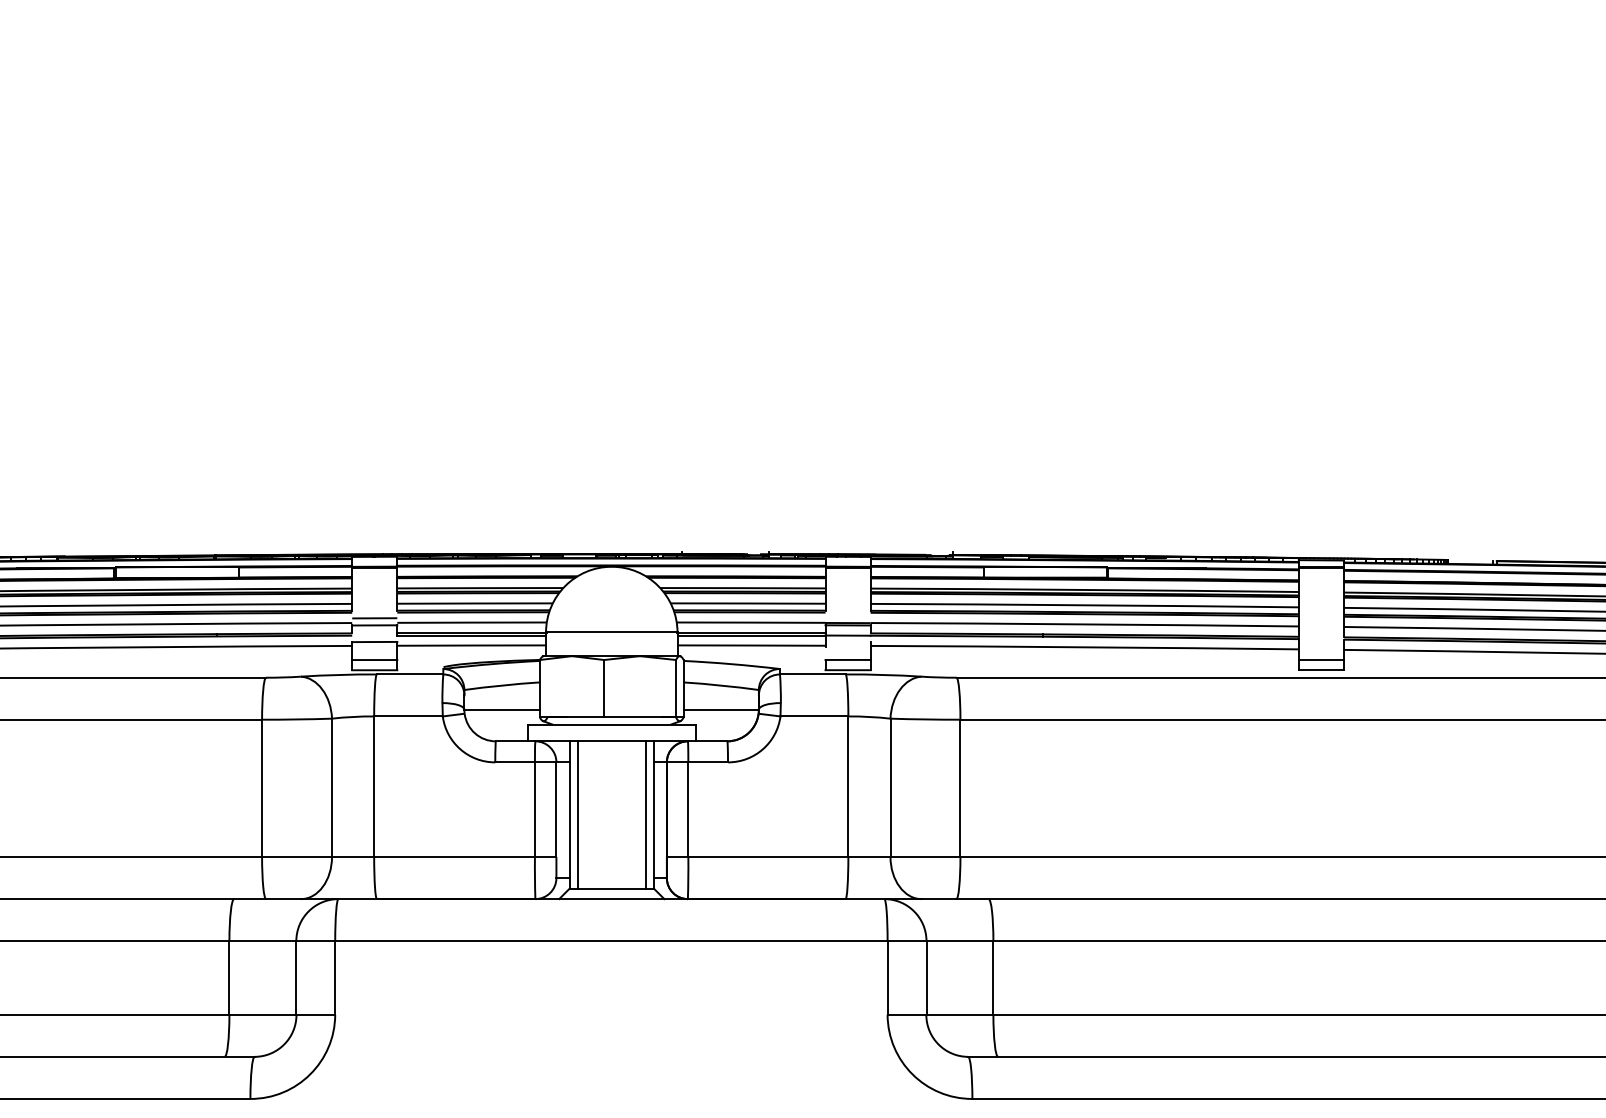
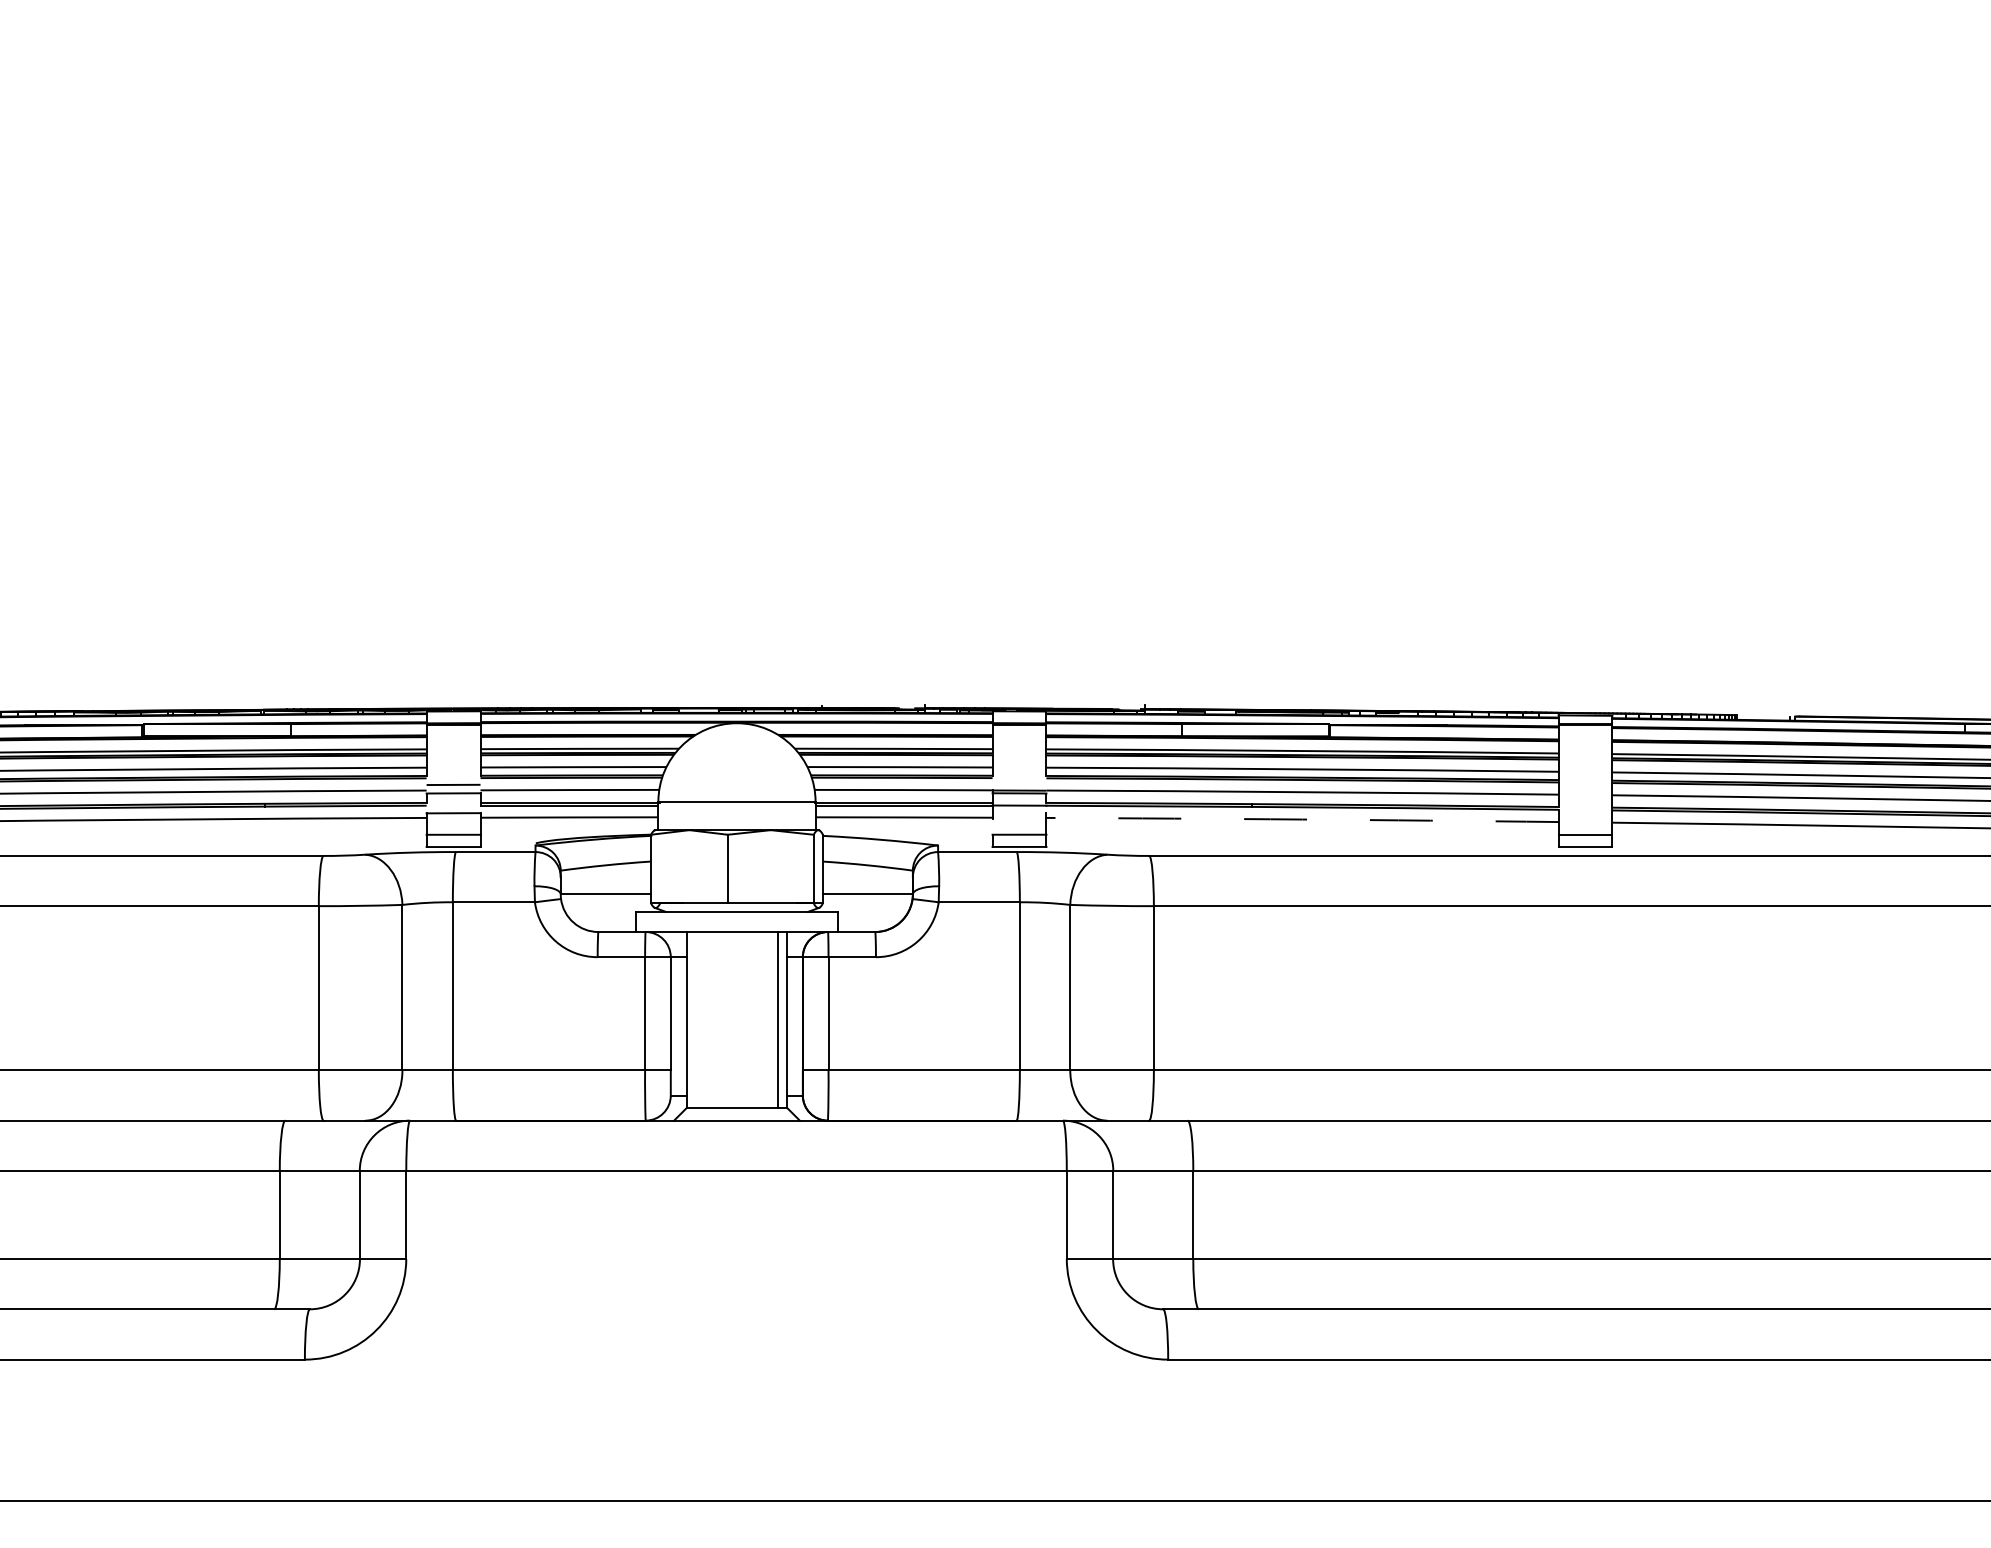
arc: (1084, 647) -> (1302, 819), solid -> dashed
line: (577, 815) -> (696, 1020), removed

